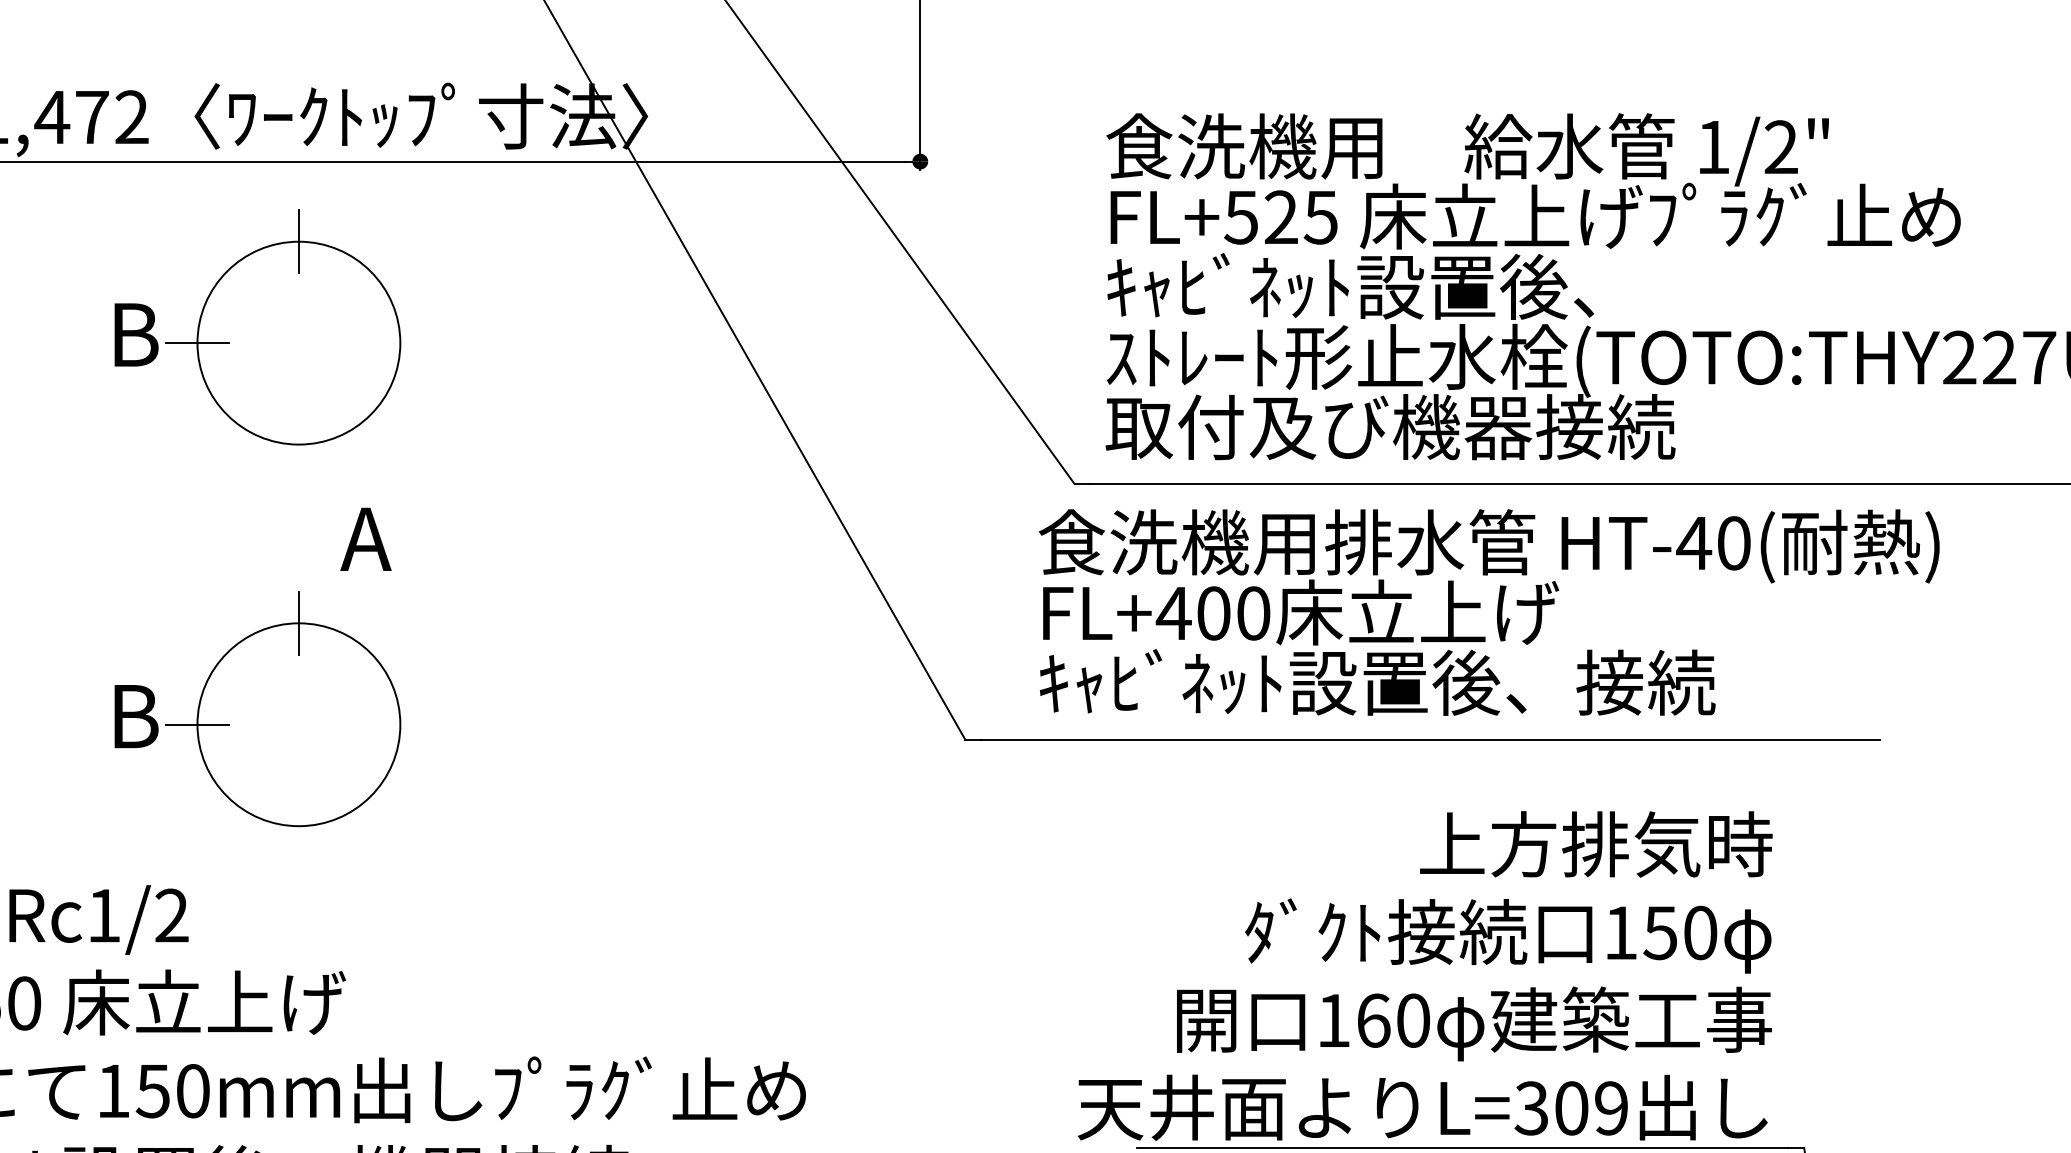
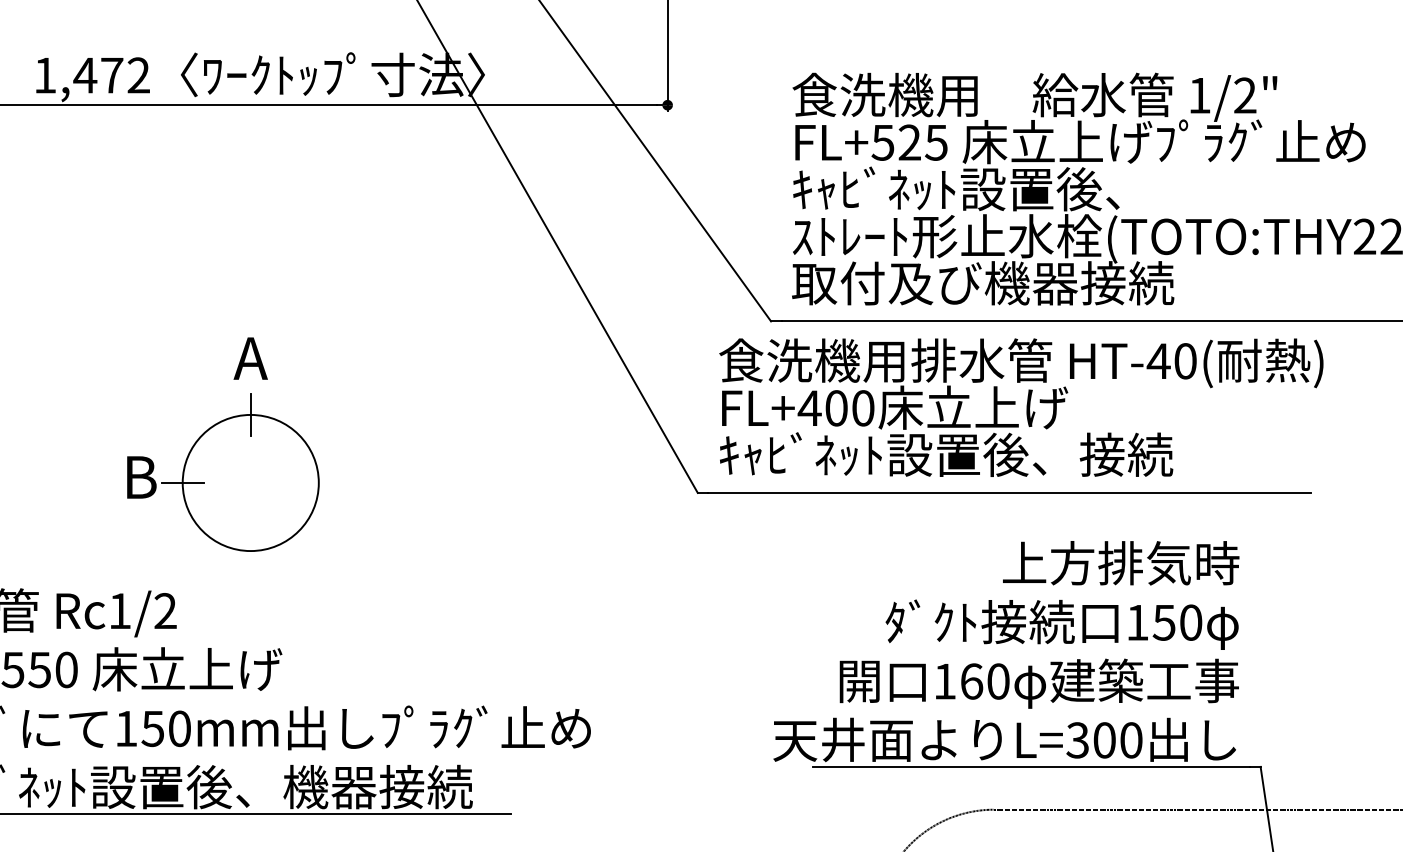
part: (258, 327) -> (223, 216), removed
text: (365, 539) -> (250, 358), moved
text: (1489, 612) -> (1021, 407), moved
text: (1611, 1108) -> (1131, 740), L=309 -> L=300

